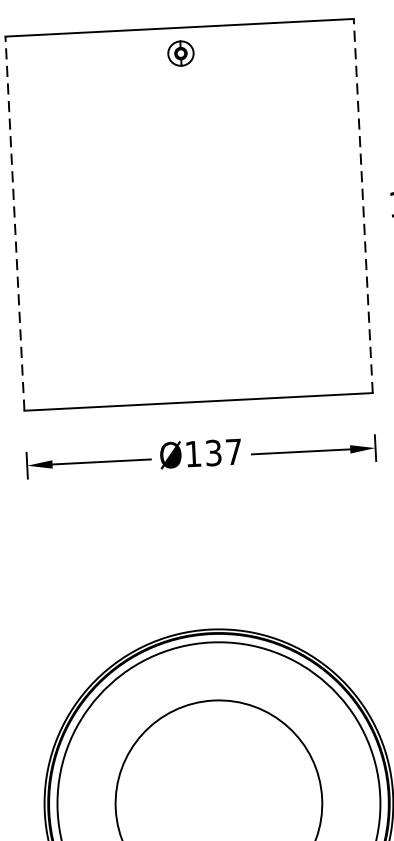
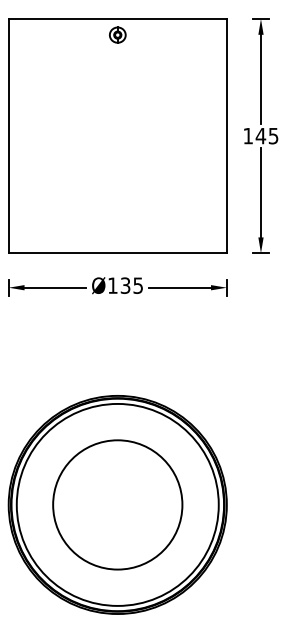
line: (362, 205) -> (226, 135), dashed -> solid
line: (14, 222) -> (8, 135), dashed -> solid
text: (232, 451) -> (137, 285), Ø137 -> Ø135

